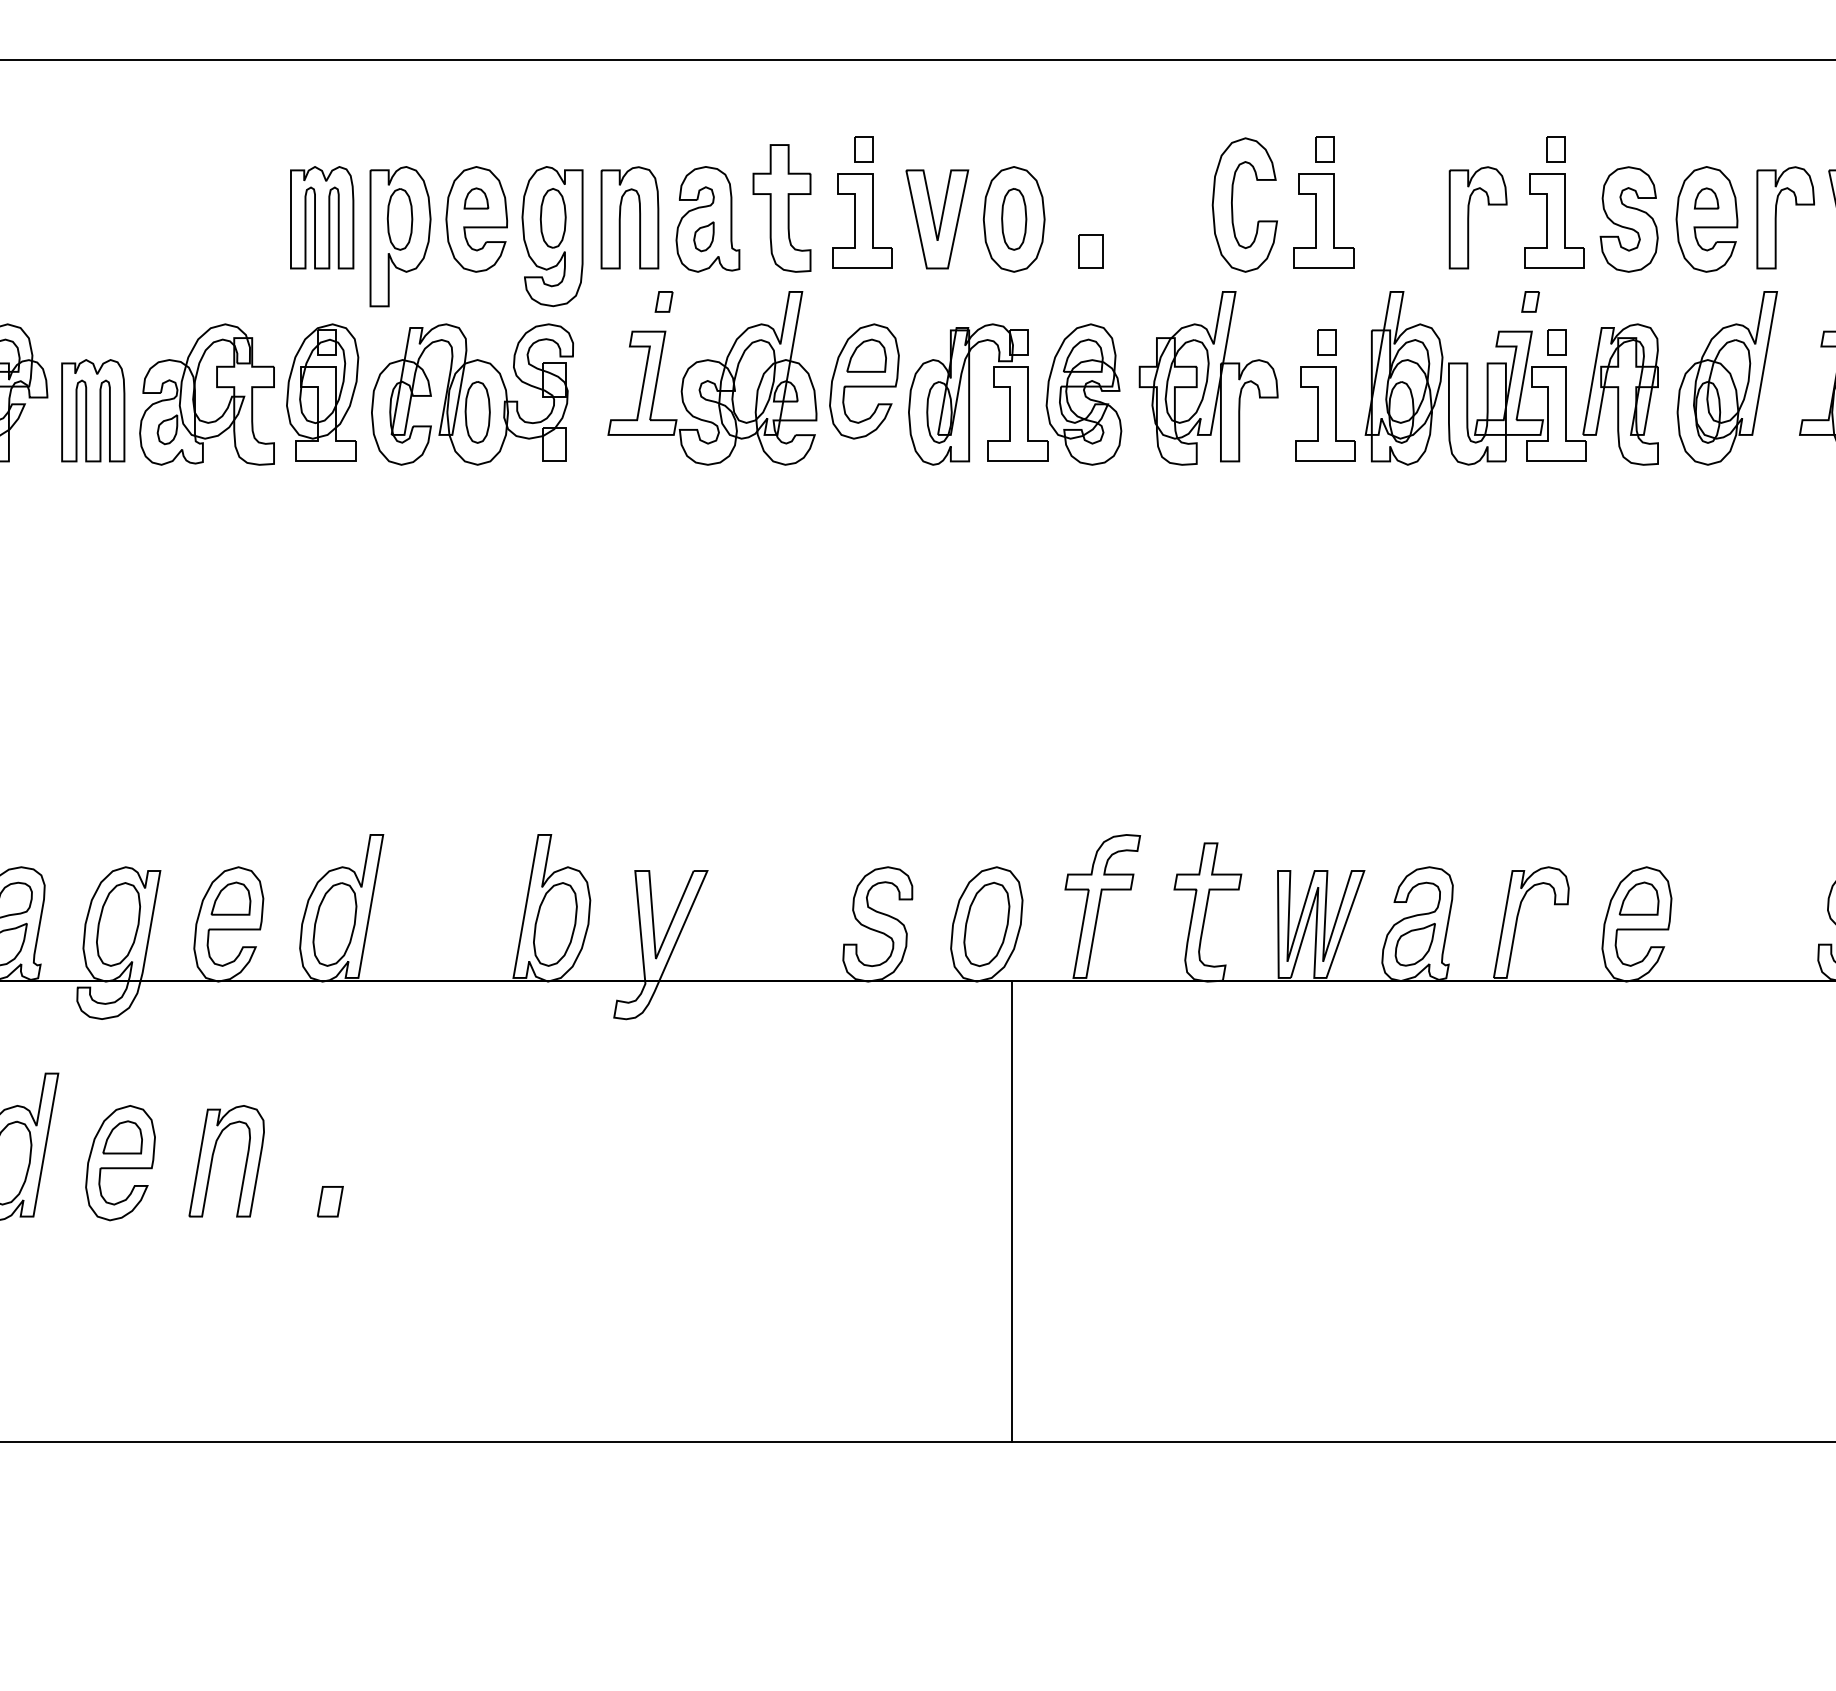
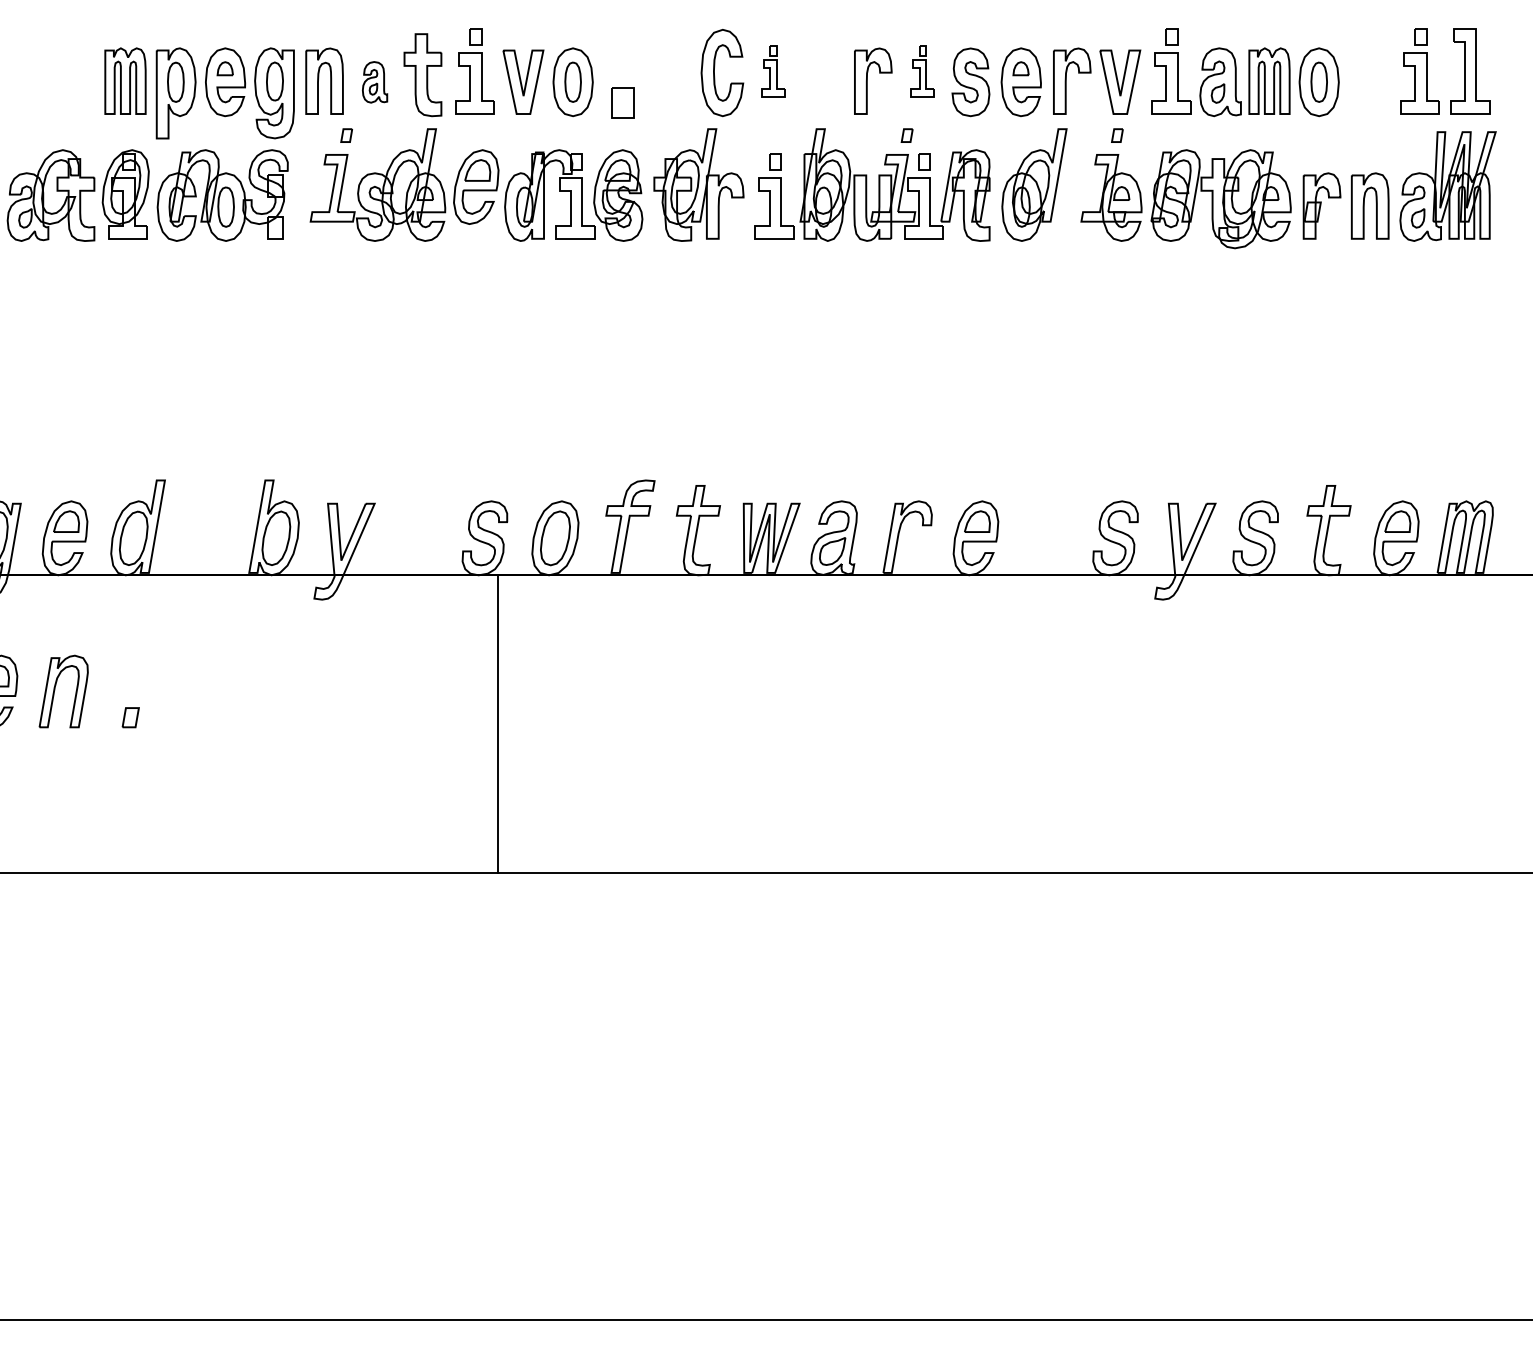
part: (1323, 202) -> (773, 71), size x0.6
part: (1554, 202) -> (922, 71), size x0.6
part: (707, 219) -> (374, 82), size x0.6
part: (1090, 250) -> (622, 102), size x1.4
line: (1011, 1212) -> (498, 724), moved

